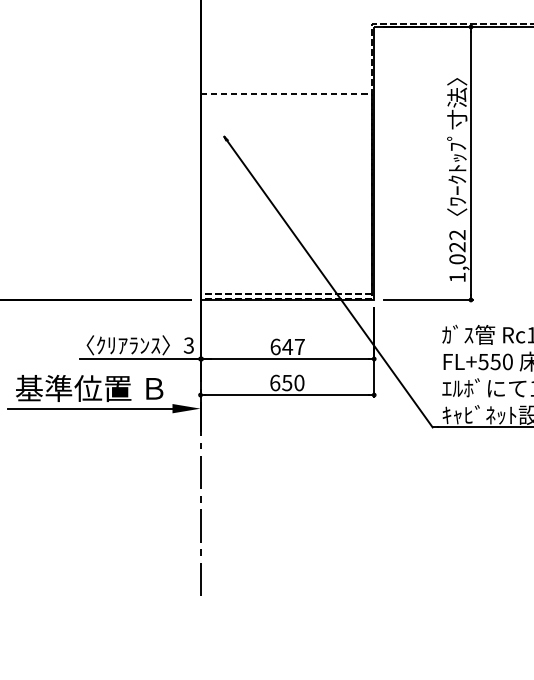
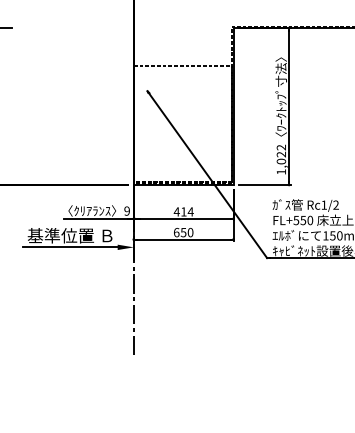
text: (187, 344) -> (126, 210), 3 -> 9
text: (287, 346) -> (183, 211), 647 -> 414

